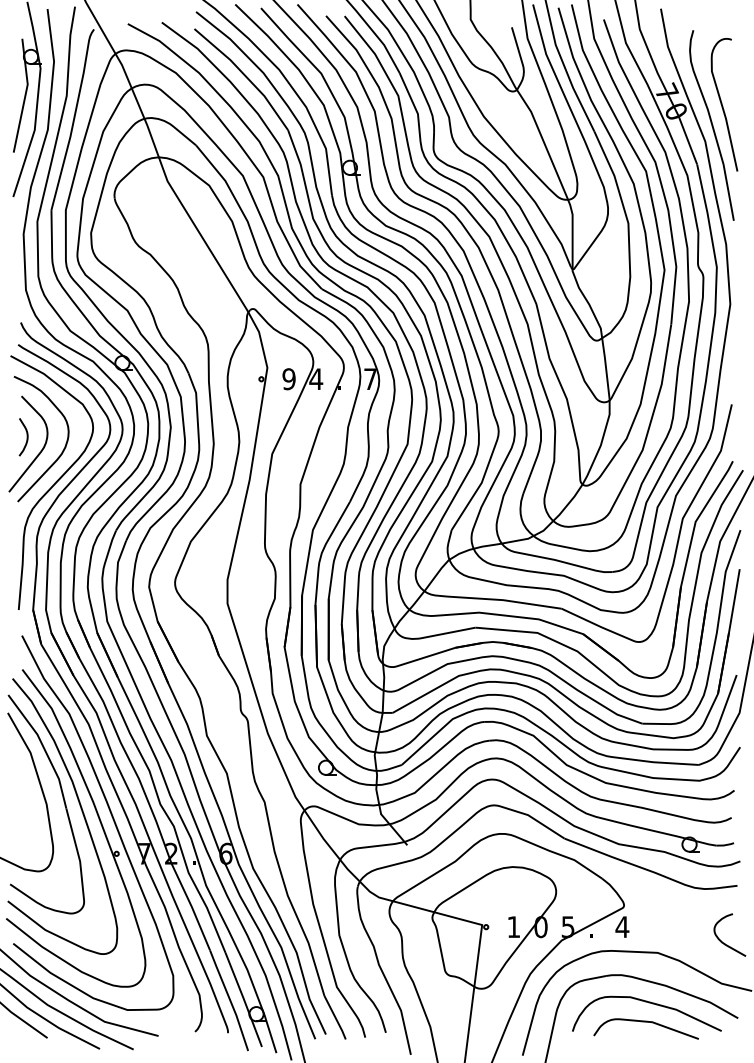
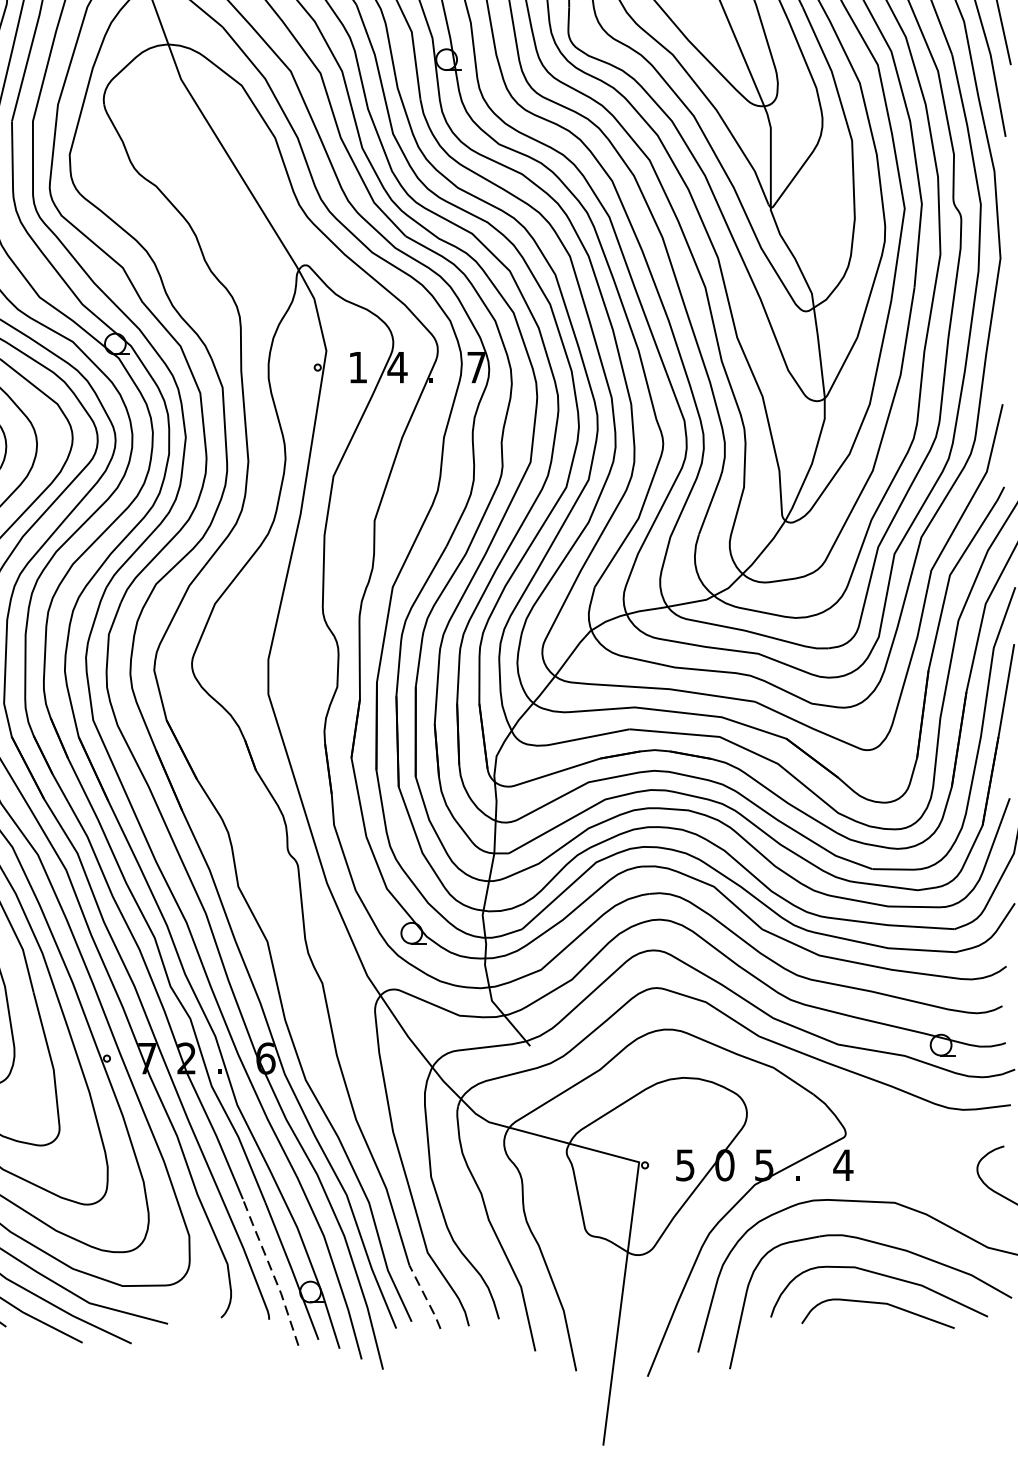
text: (288, 379) -> (357, 367), 9 -> 1
text: (513, 927) -> (684, 1165), 1 -> 5
line: (230, 999) -> (272, 1270), solid -> dashed
line: (335, 1017) -> (425, 1296), solid -> dashed

